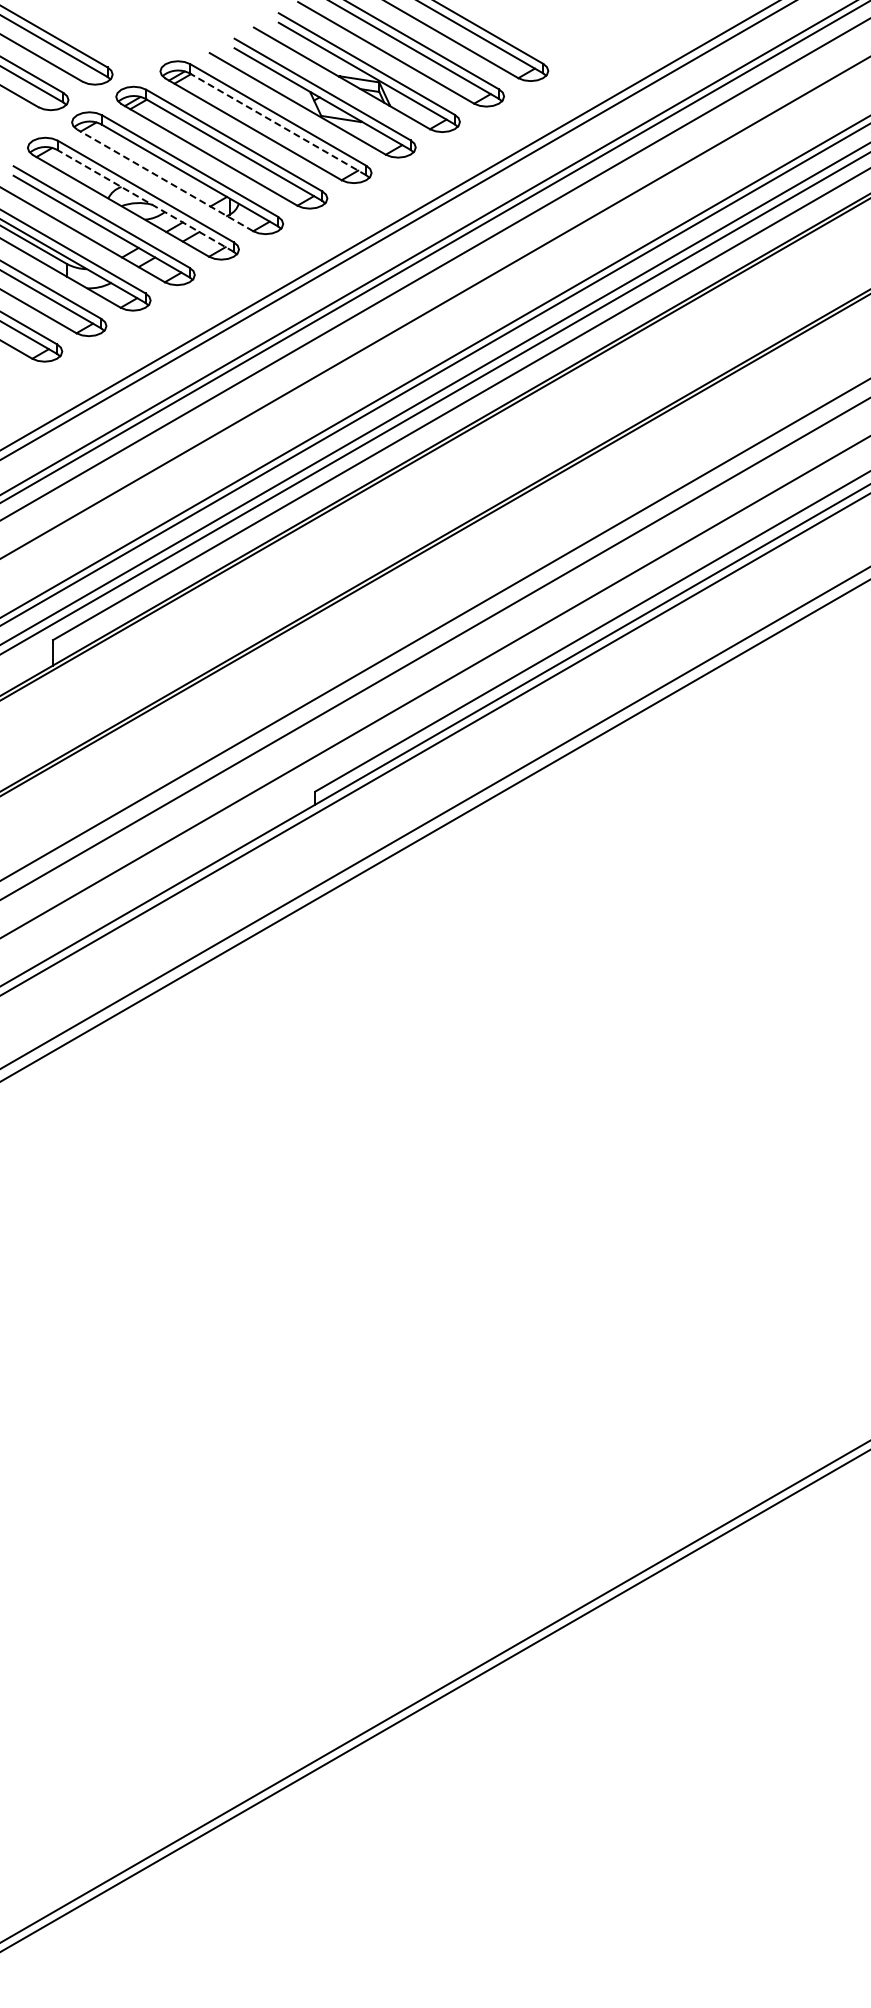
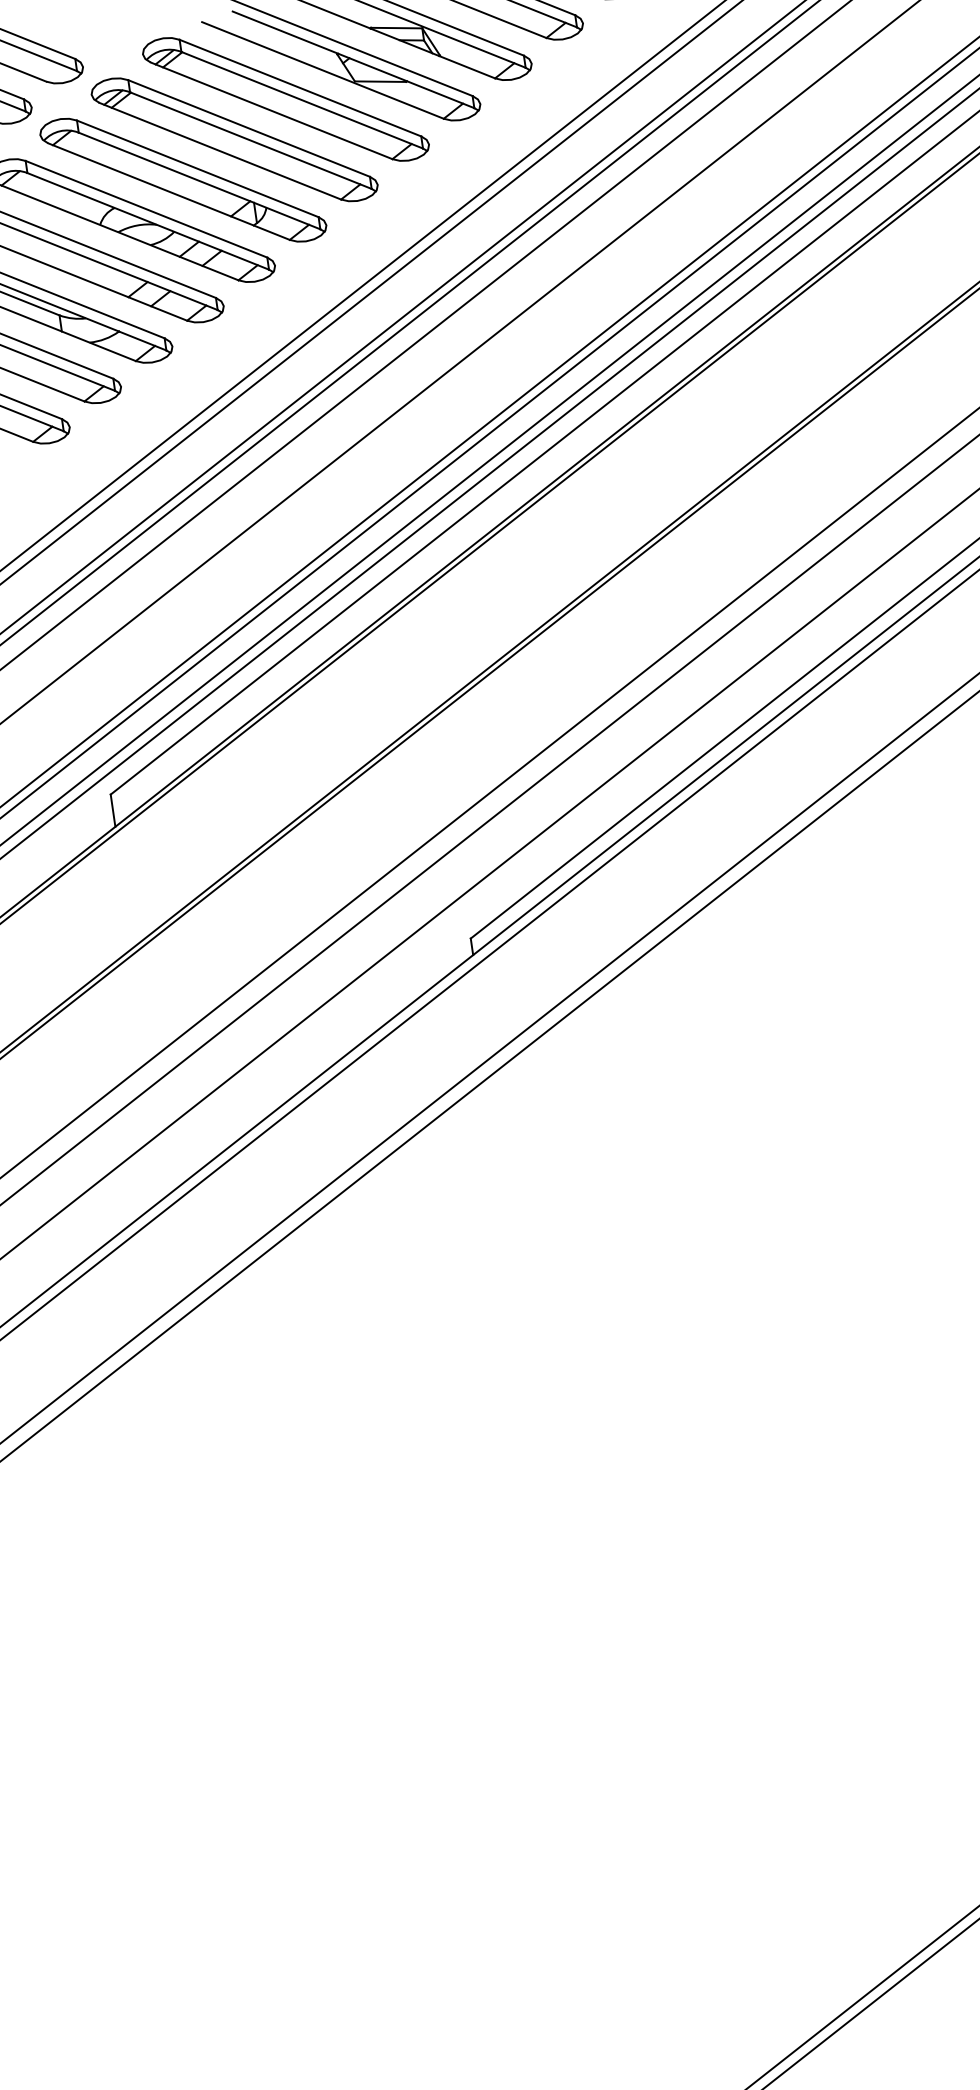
line: (278, 124) -> (302, 100), dashed -> solid
line: (165, 180) -> (169, 191), dashed -> solid
line: (145, 201) -> (147, 221), dashed -> solid

